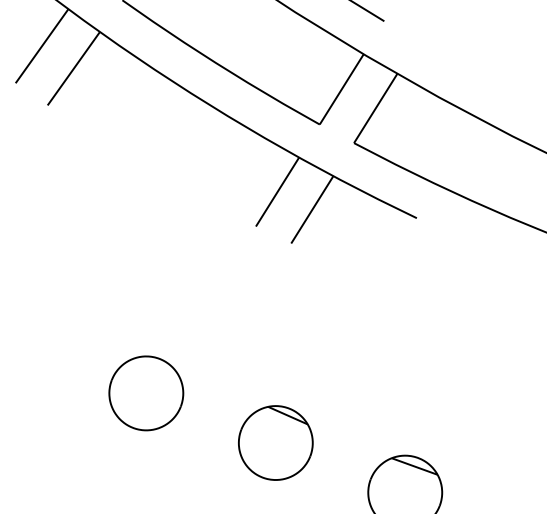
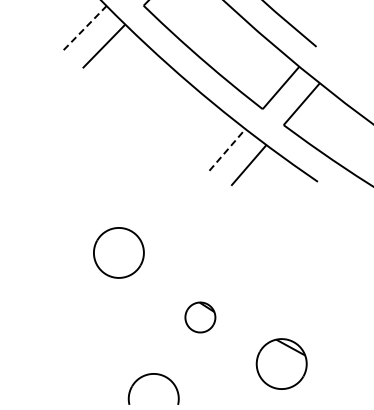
line: (42, 46) -> (85, 28), solid -> dashed
line: (277, 191) -> (227, 149), solid -> dashed
part: (145, 392) -> (118, 252), moved
part: (276, 442) -> (200, 317), size x0.6

